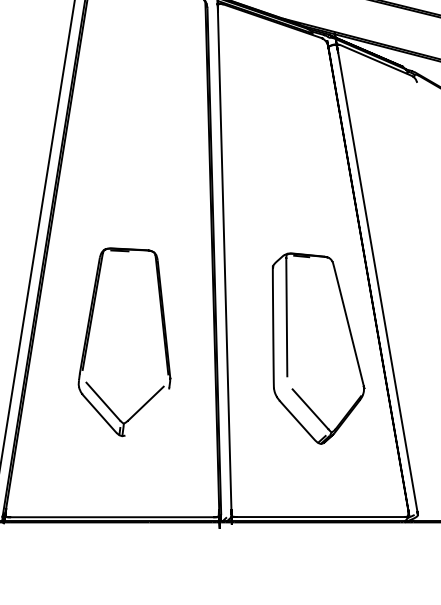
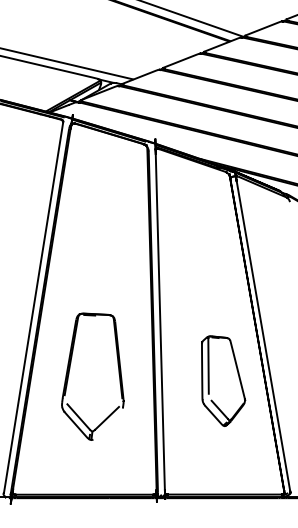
part: (318, 349) -> (223, 381), size x0.7

